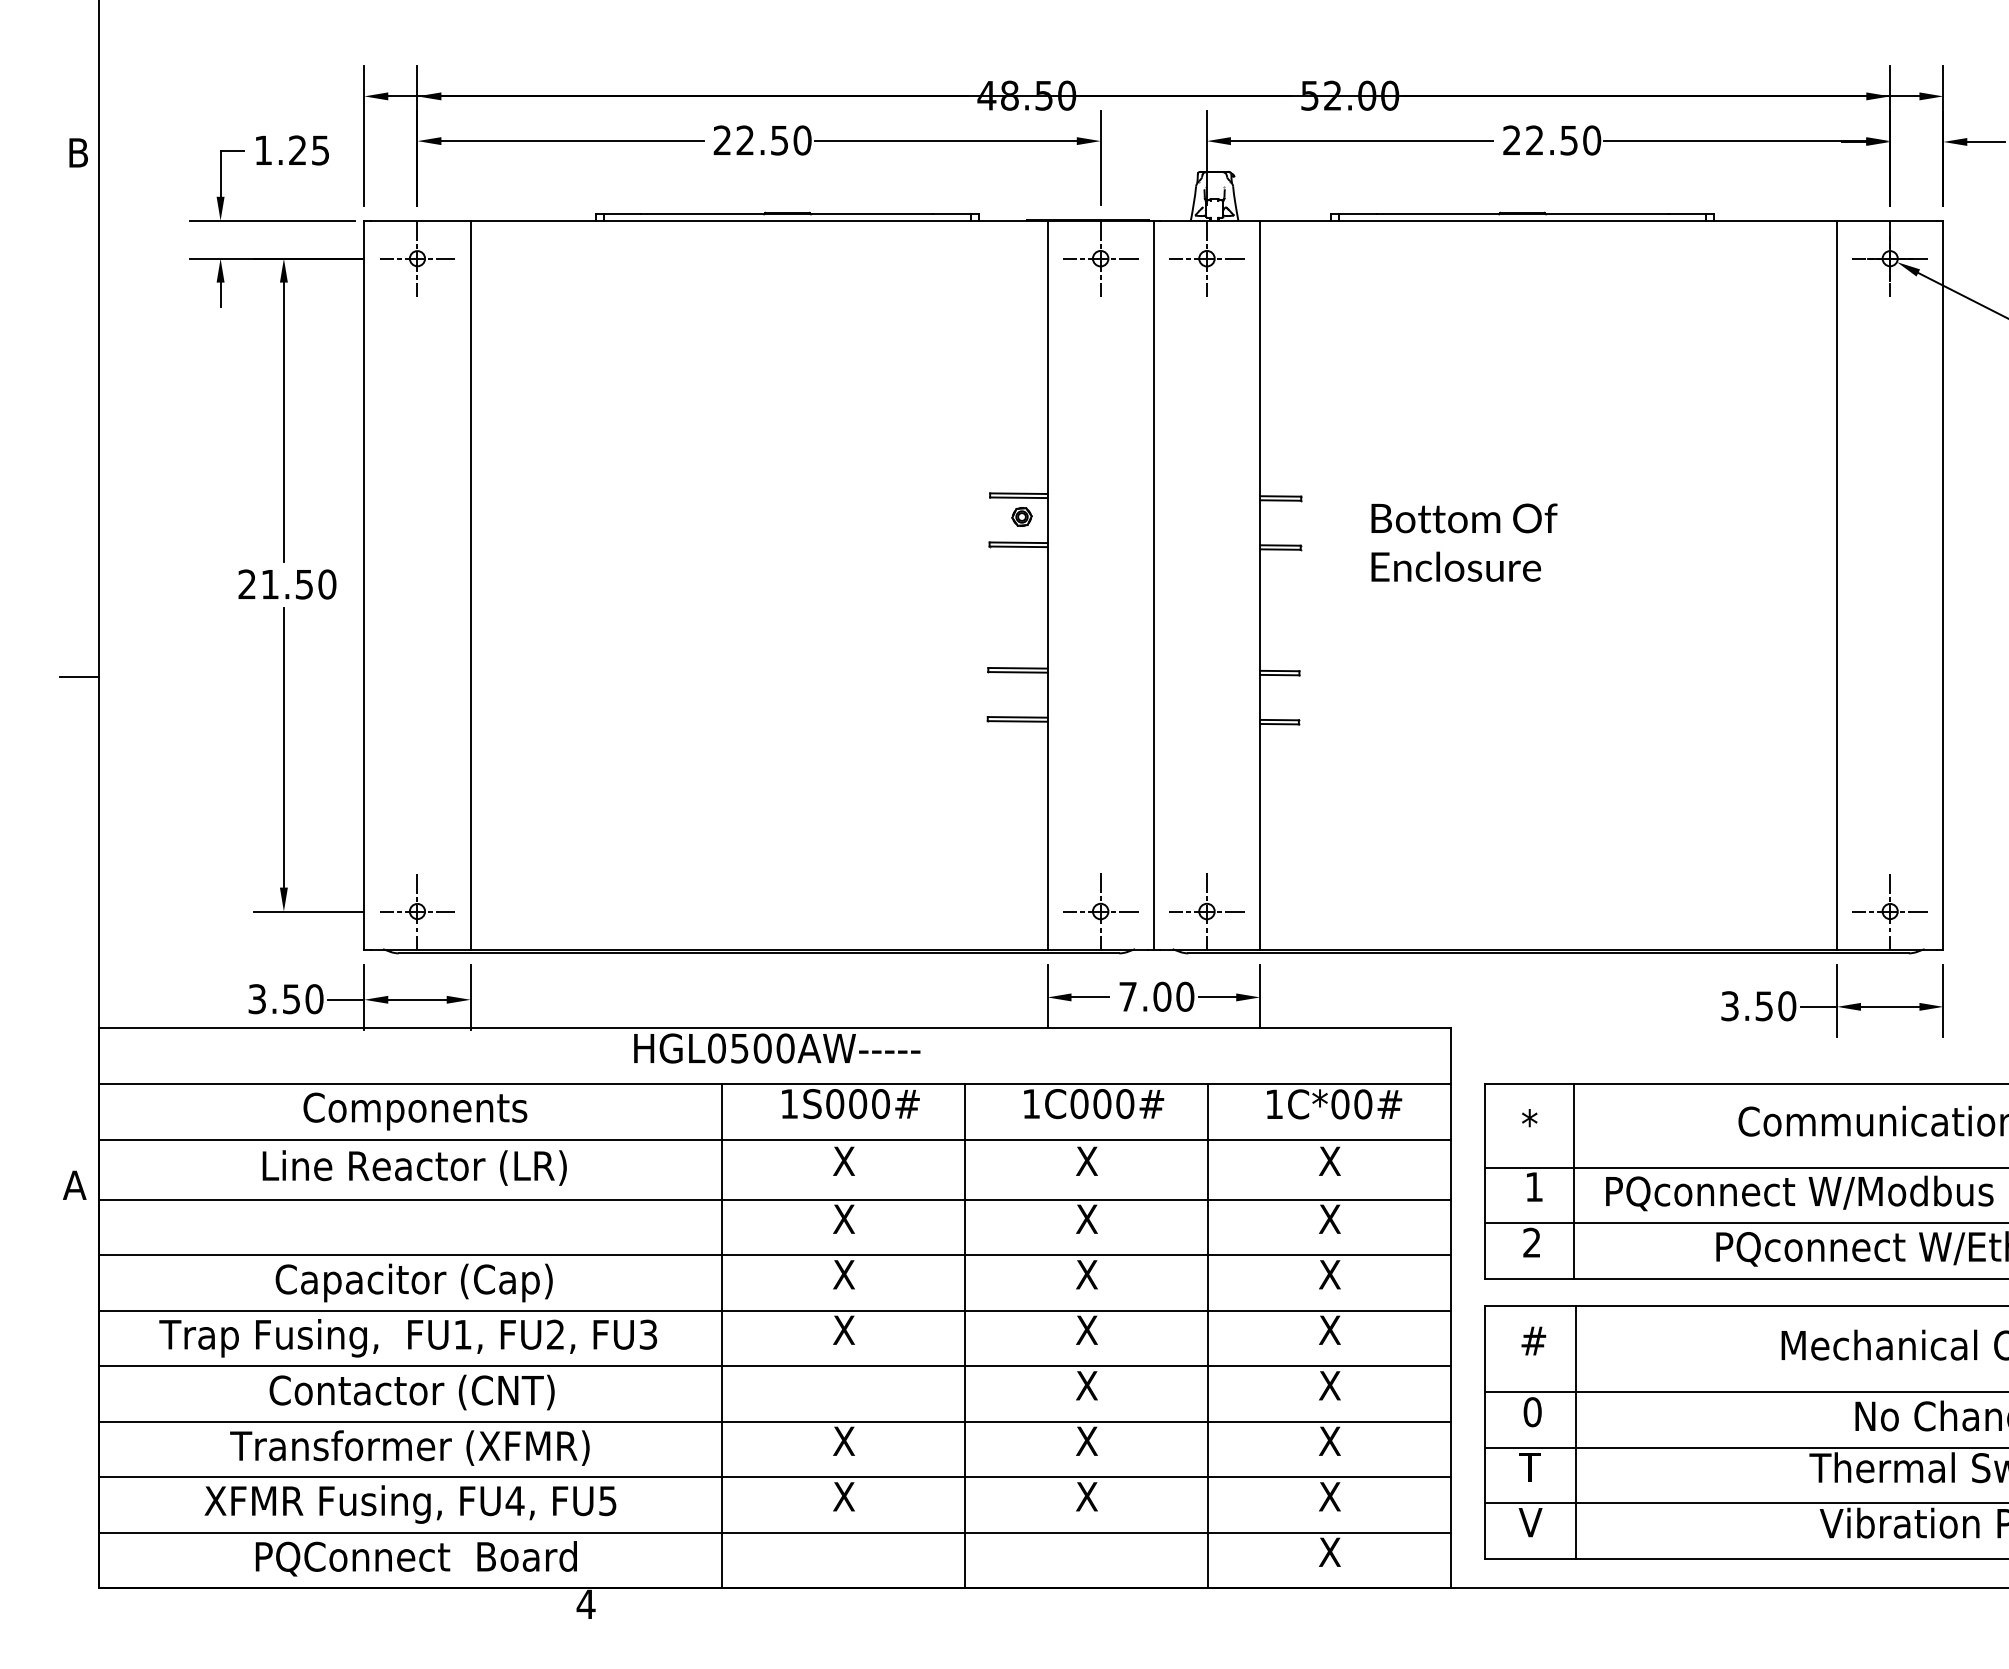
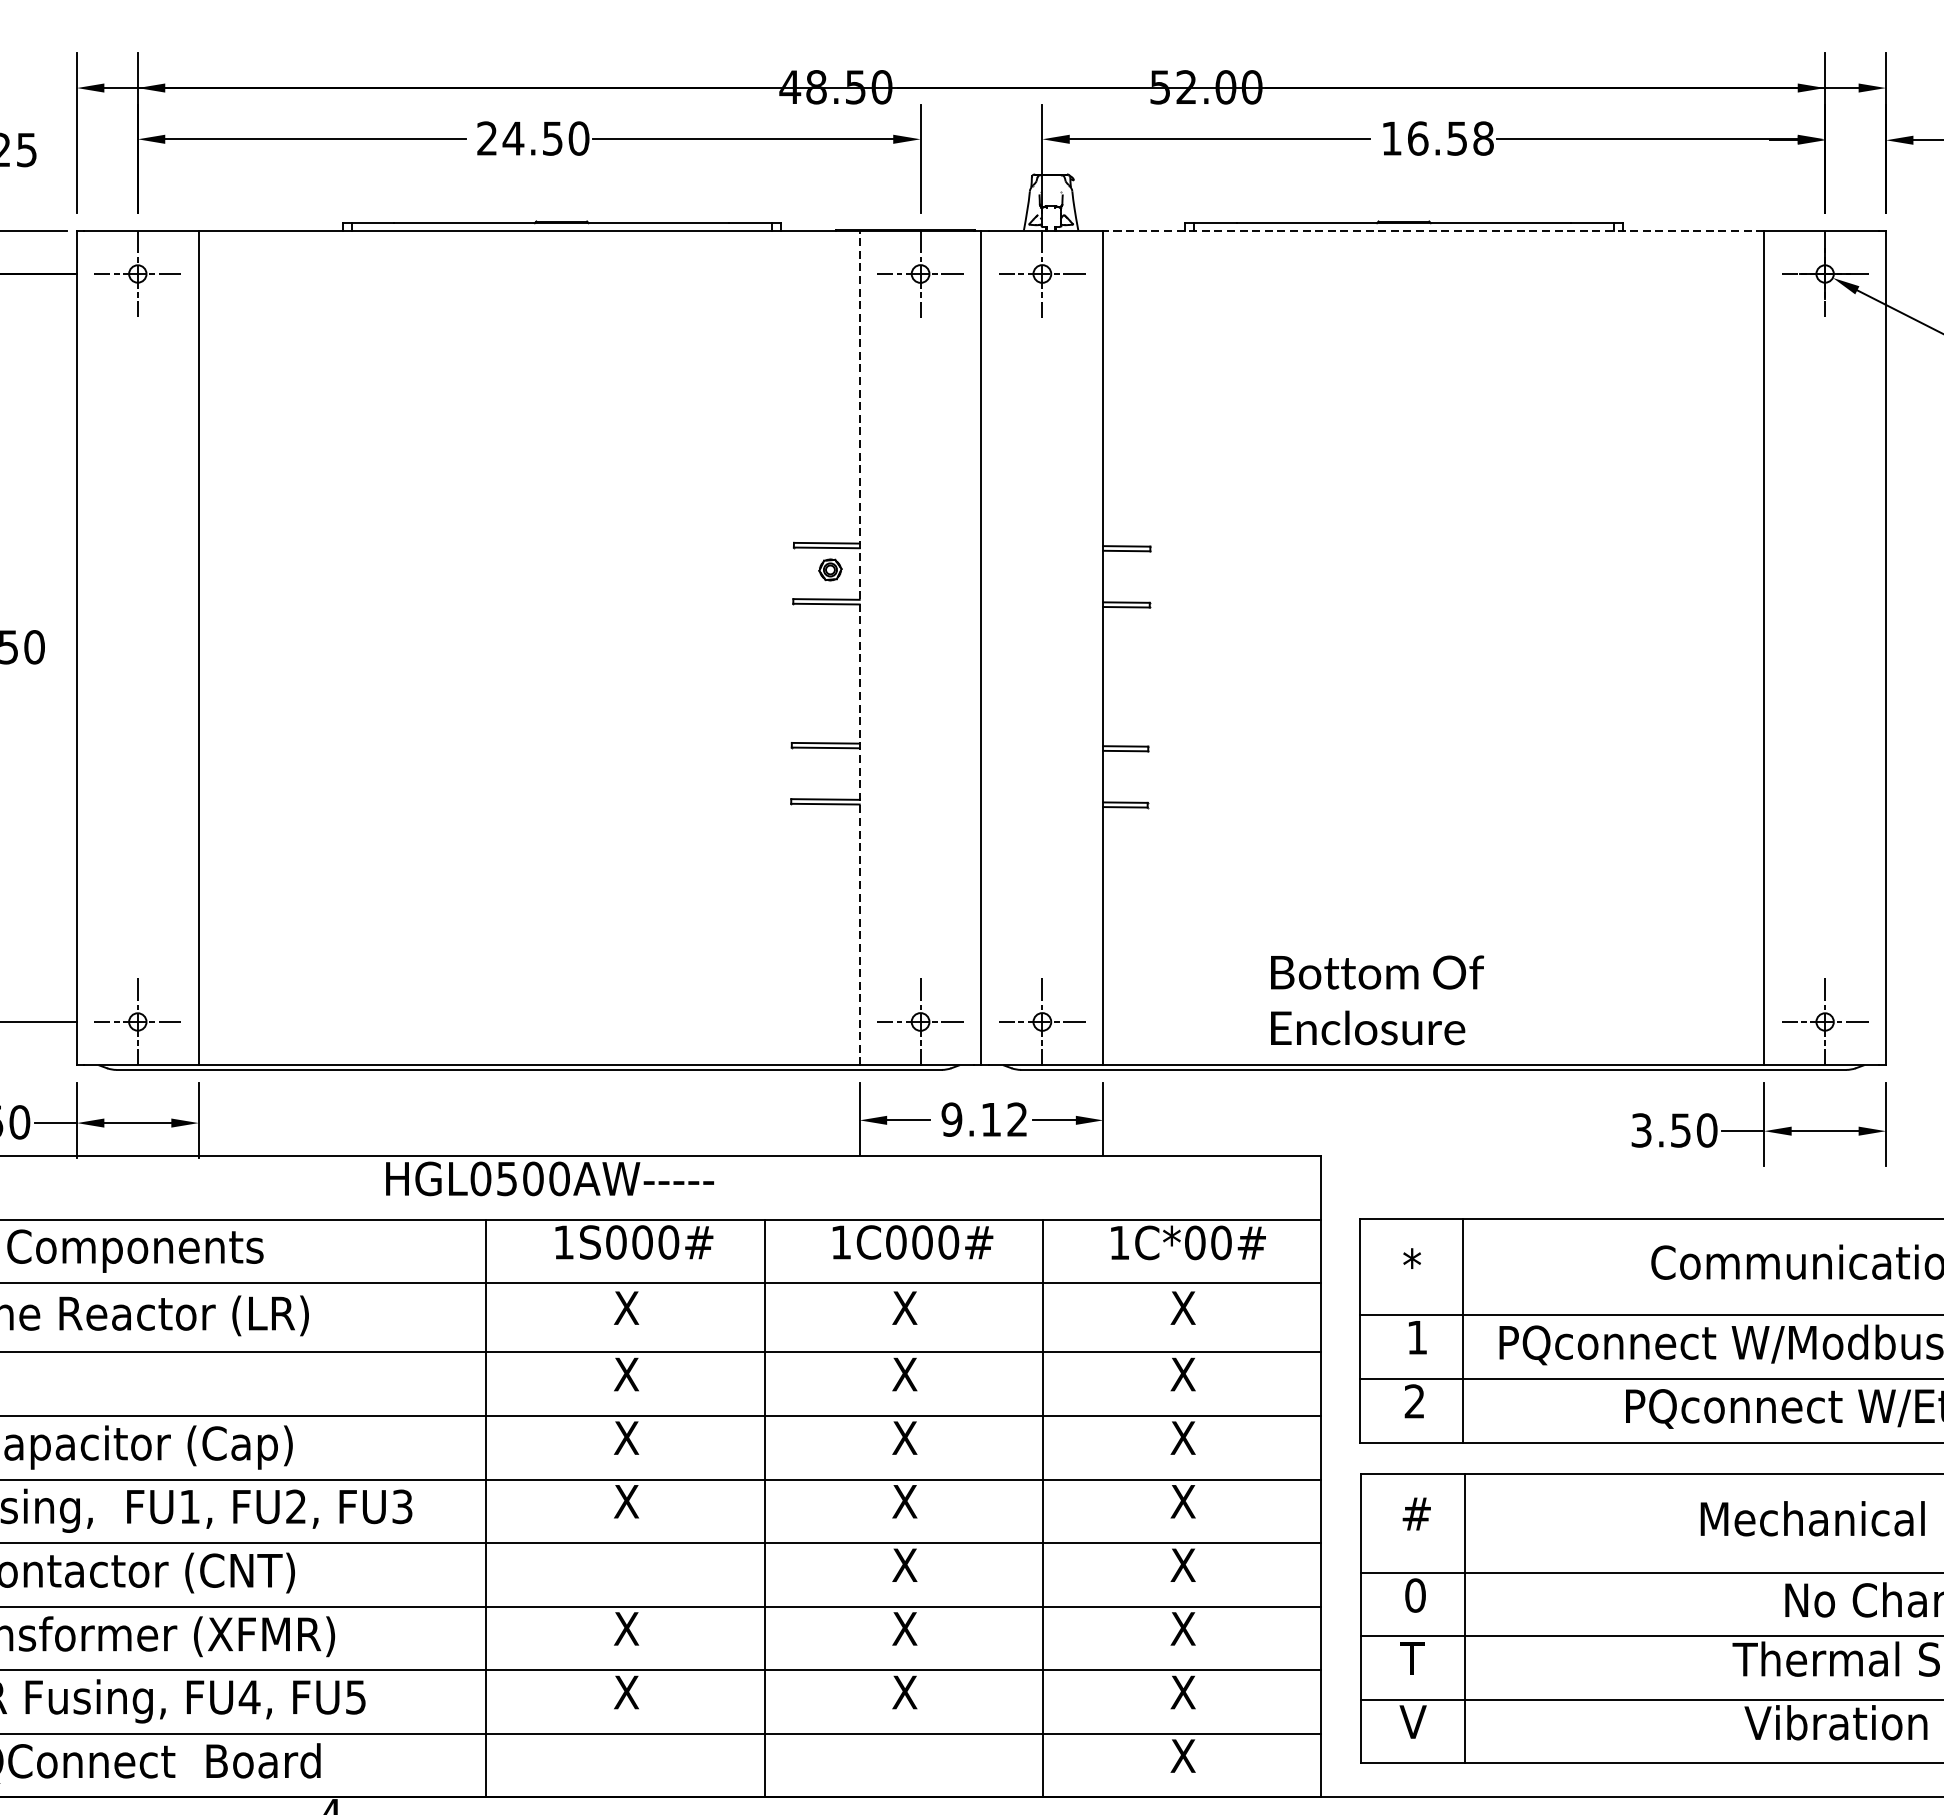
text: (744, 139) -> (512, 137), 22.50 -> 24.50
text: (1552, 140) -> (1438, 138), 22.50 -> 16.58
line: (1548, 220) -> (1433, 230), solid -> dashed
text: (1464, 542) -> (1377, 1000), moved
line: (1047, 584) -> (859, 647), solid -> dashed
text: (1156, 996) -> (984, 1119), 7.00 -> 9.12

